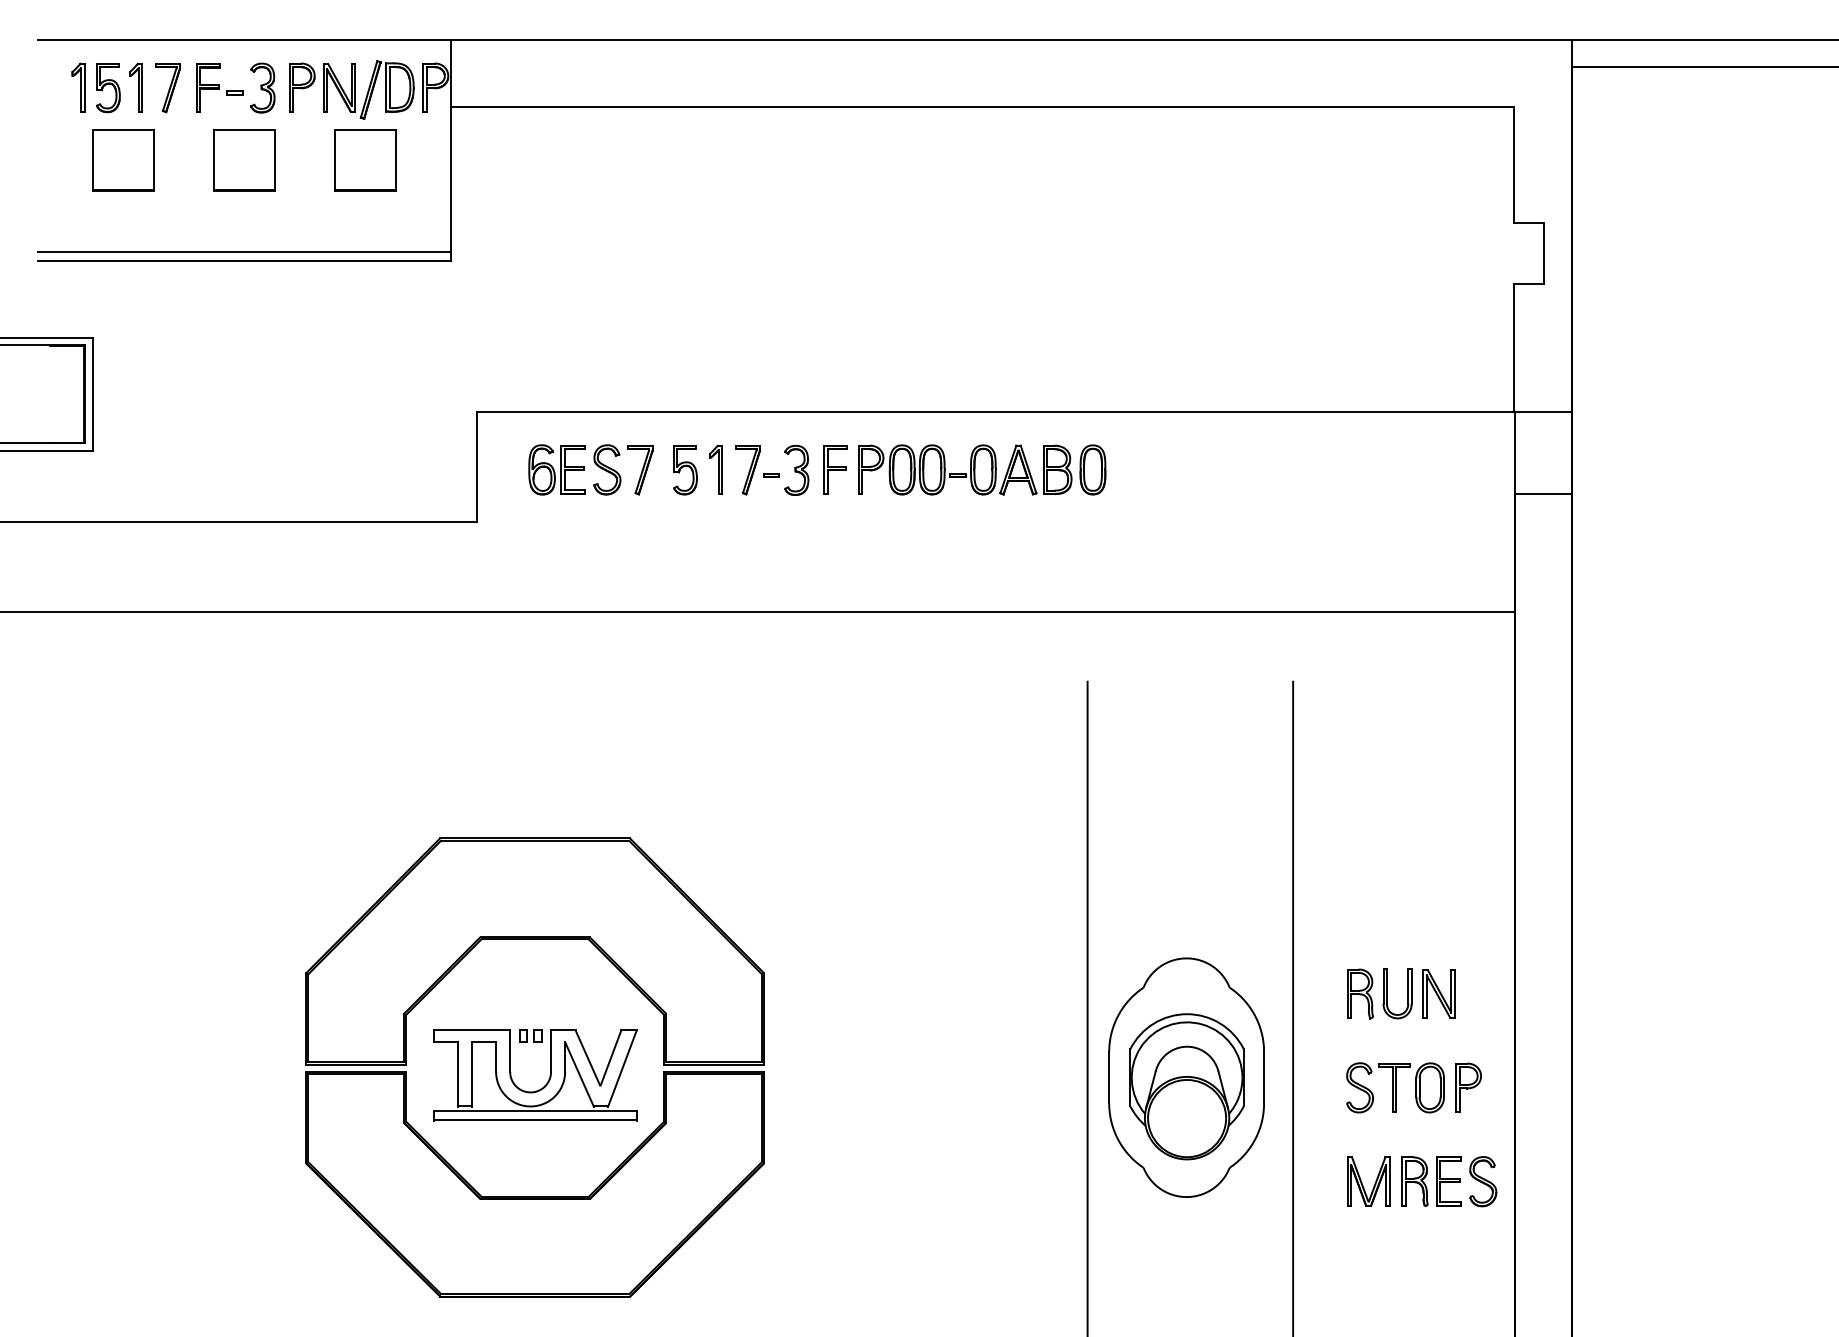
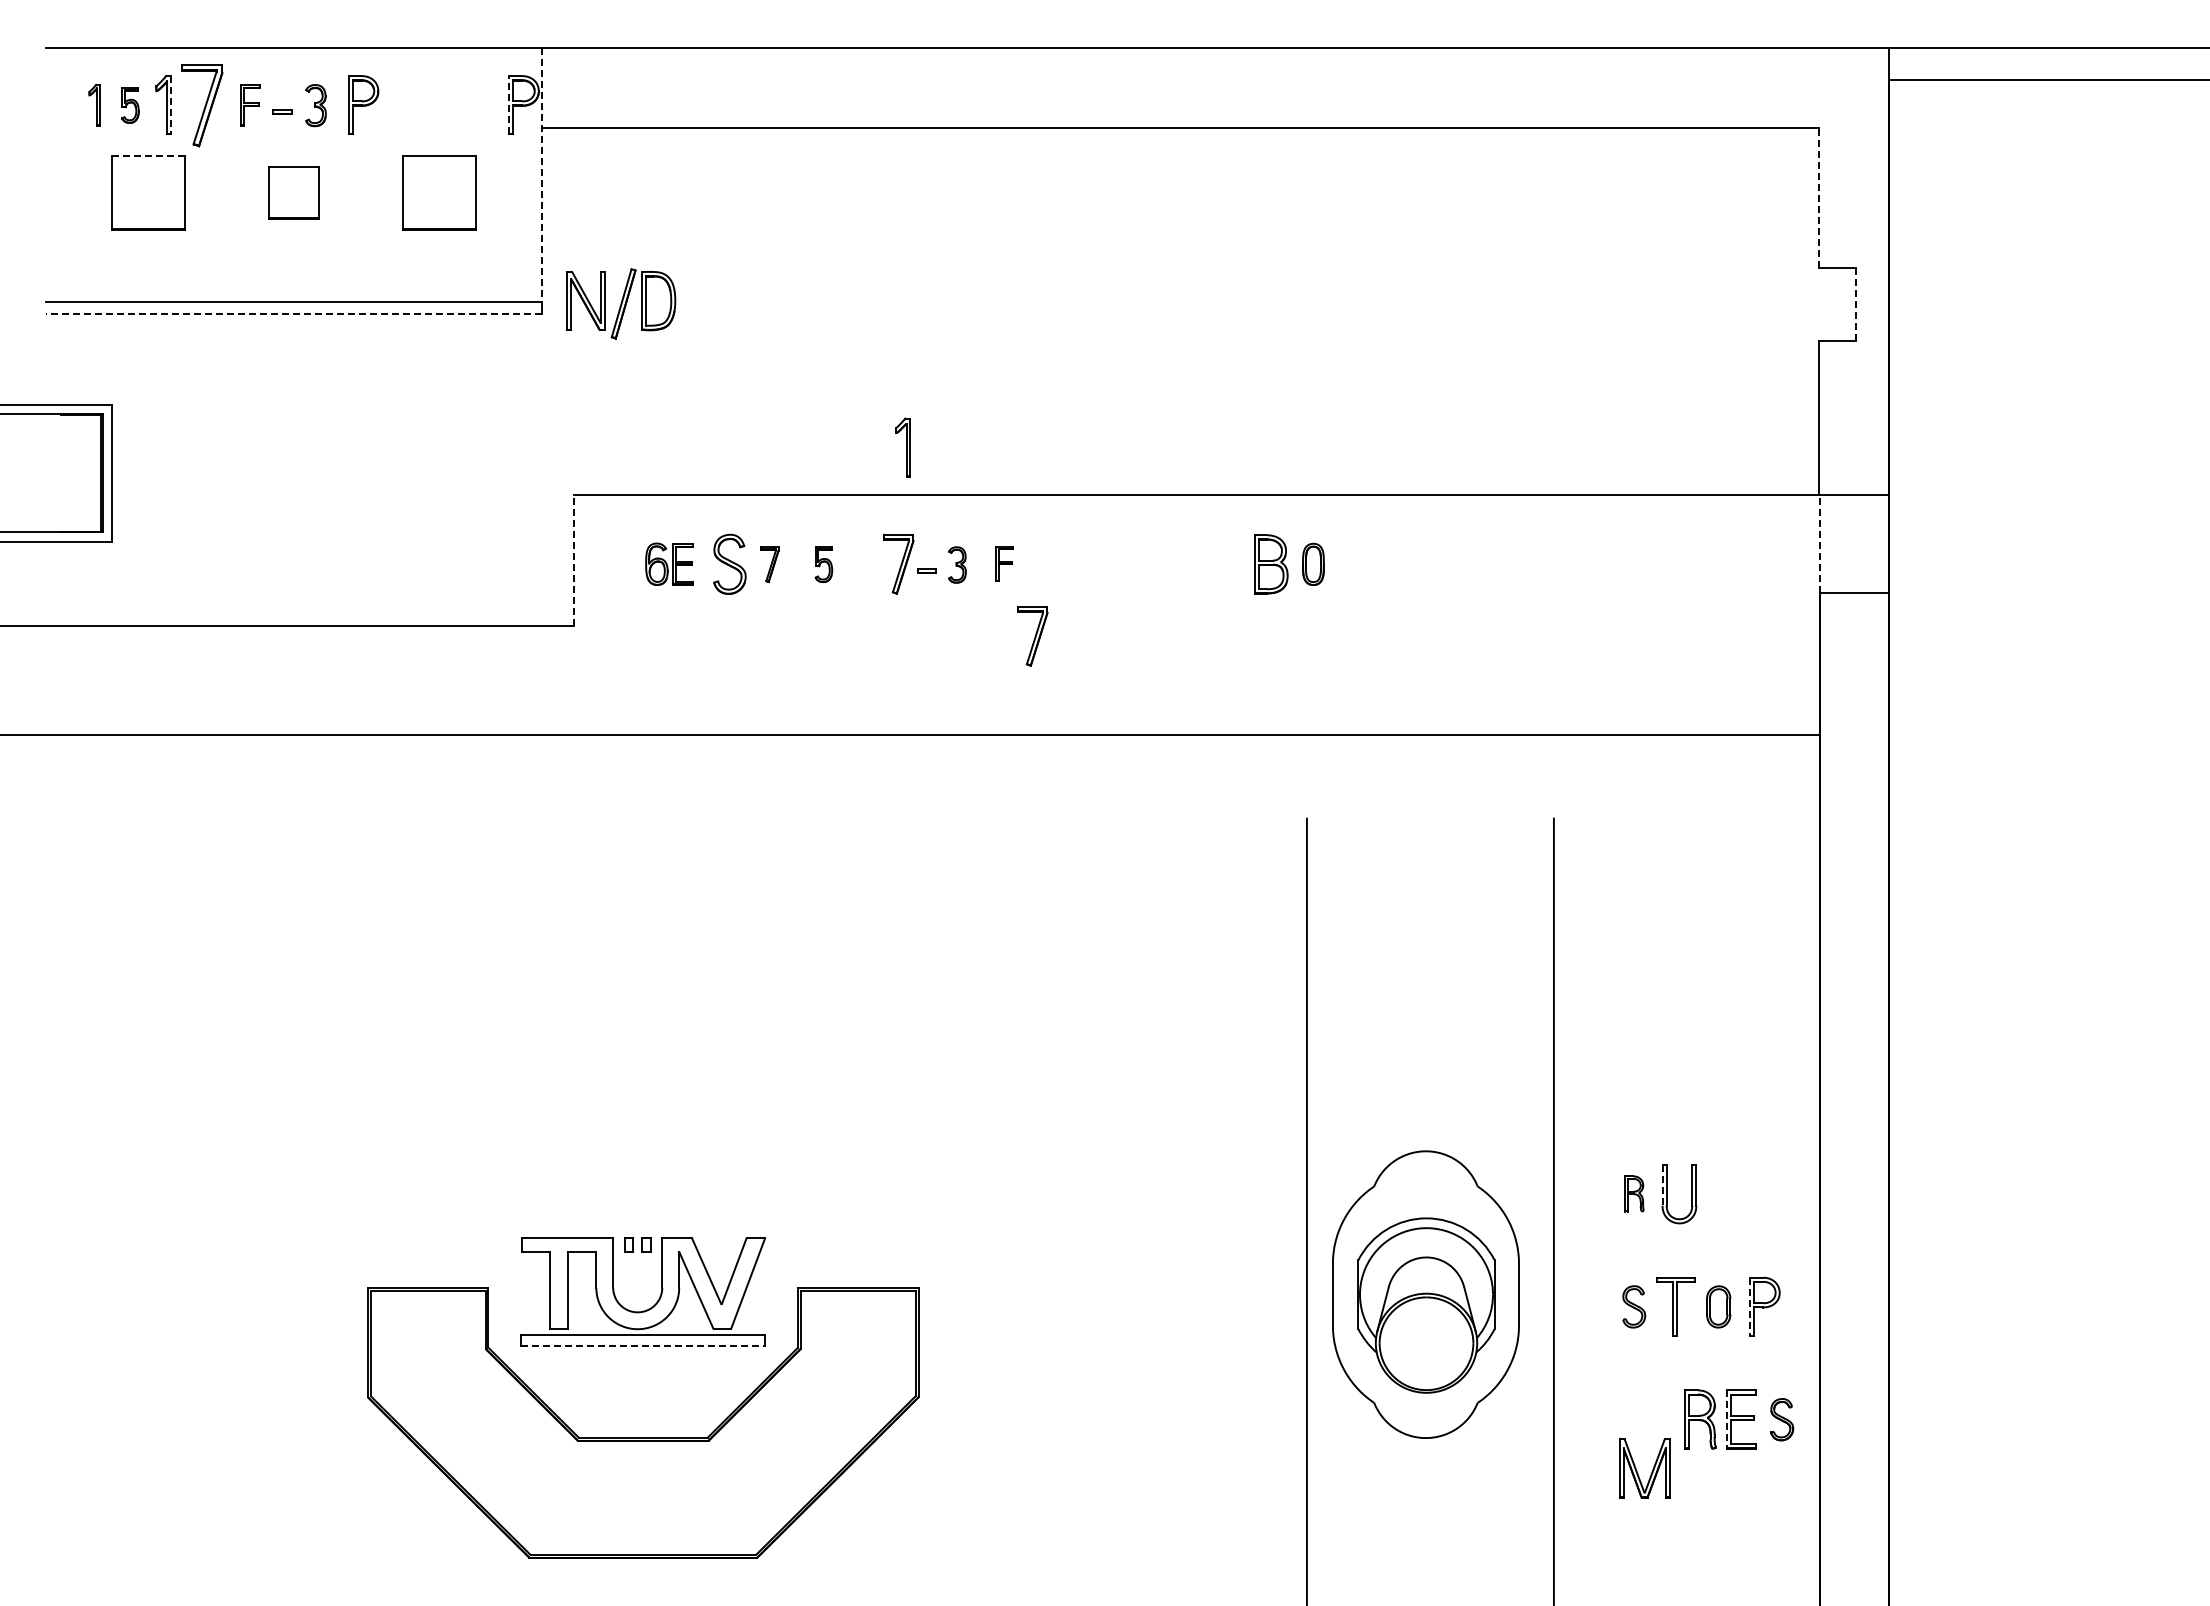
part: (78, 87) -> (94, 104), size x0.7
part: (108, 87) -> (130, 105), size x0.6
line: (142, 87) -> (171, 105), solid -> dashed
part: (167, 87) -> (201, 105), size x1.4
part: (208, 87) -> (250, 105), size x0.7
part: (262, 87) -> (315, 105), size x0.7
line: (423, 87) -> (508, 104), solid -> dashed
part: (368, 89) -> (621, 303), moved
line: (124, 129) -> (149, 155), solid -> dashed
line: (450, 146) -> (541, 175), solid -> dashed
part: (244, 160) -> (293, 192), size x0.7
line: (1513, 165) -> (1818, 198), solid -> dashed
line: (1544, 252) -> (1855, 303), solid -> dashed
line: (244, 261) -> (293, 313), solid -> dashed
line: (1515, 452) -> (1820, 543), solid -> dashed
line: (477, 466) -> (573, 560), solid -> dashed
part: (557, 469) -> (669, 563), size x0.7
part: (640, 469) -> (769, 564), size x0.6
part: (685, 469) -> (823, 564), size x0.6
part: (715, 469) -> (902, 447), moved
part: (796, 469) -> (957, 564), size x0.6
part: (835, 469) -> (1004, 563), size x0.6
part: (947, 469) -> (1138, 564), removed
part: (1093, 469) -> (1313, 564), size x0.7
part: (859, 529) -> (1032, 636), added
part: (535, 939) -> (643, 1128), removed
line: (1383, 986) -> (1662, 1185), solid -> dashed
part: (1360, 993) -> (1634, 1193), size x0.6
part: (1438, 993) -> (1728, 1193), removed
part: (1359, 1087) -> (1633, 1306), size x0.7
part: (1430, 1087) -> (1718, 1306), size x0.7
line: (1455, 1088) -> (1749, 1307), solid -> dashed
line: (535, 1120) -> (643, 1346), solid -> dashed
line: (1436, 1181) -> (1726, 1419), solid -> dashed
part: (1482, 1181) -> (1781, 1419), size x0.7
part: (1362, 1183) -> (1637, 1470), moved

